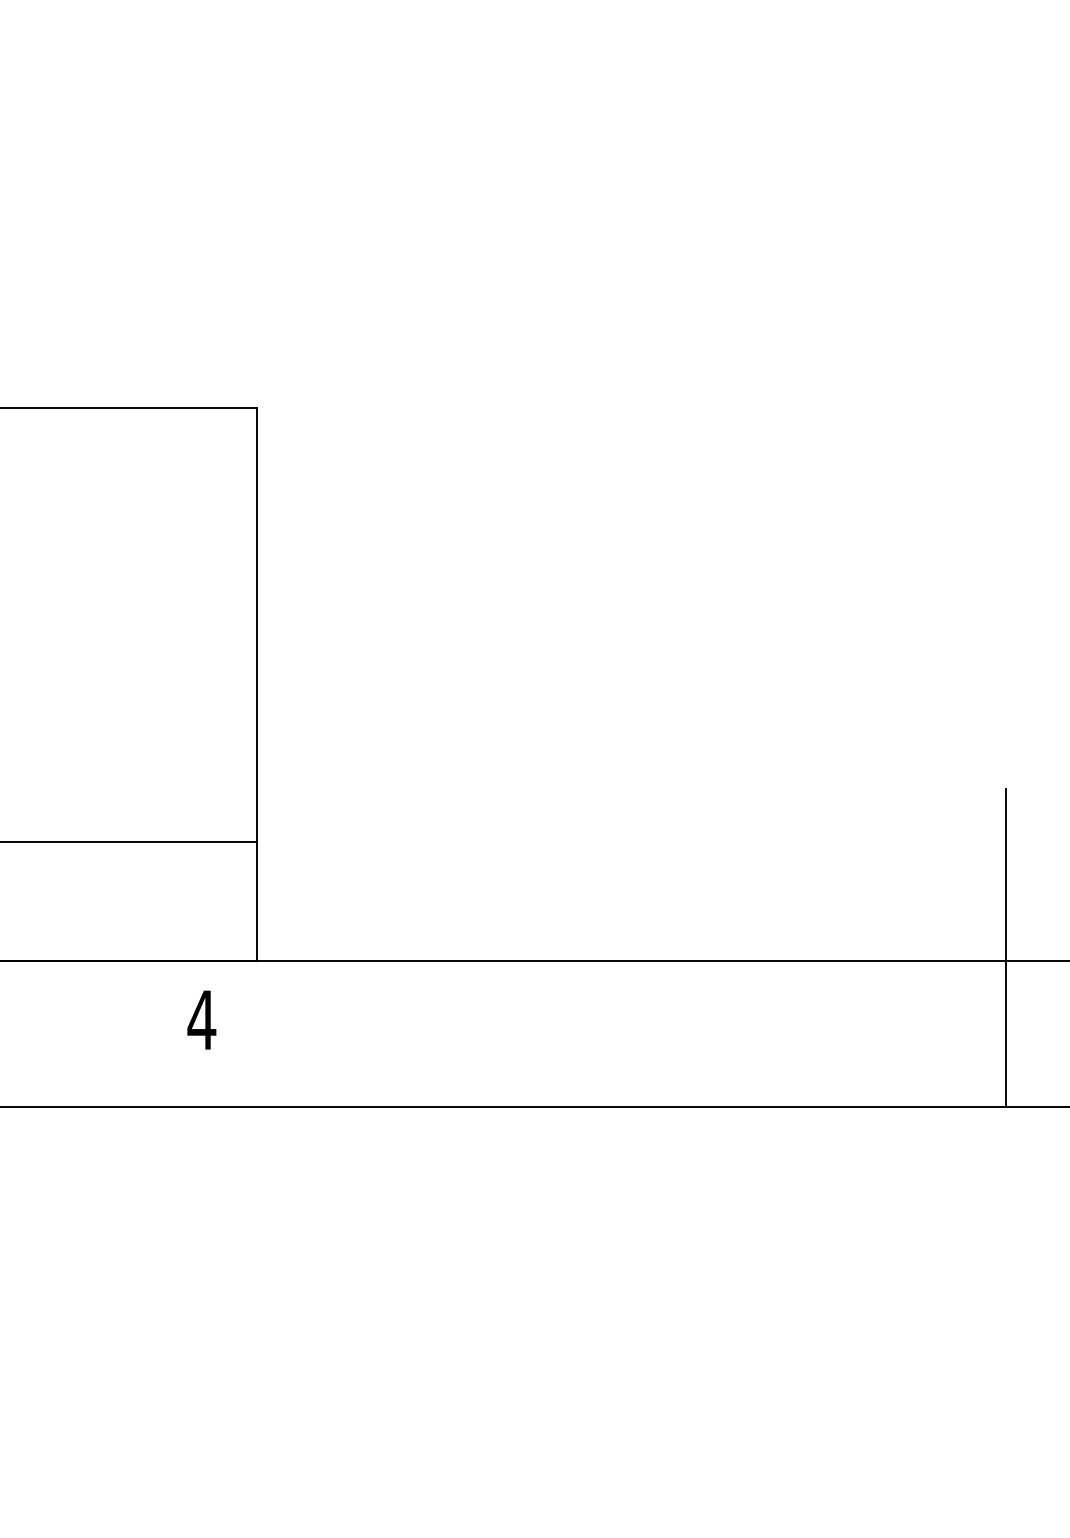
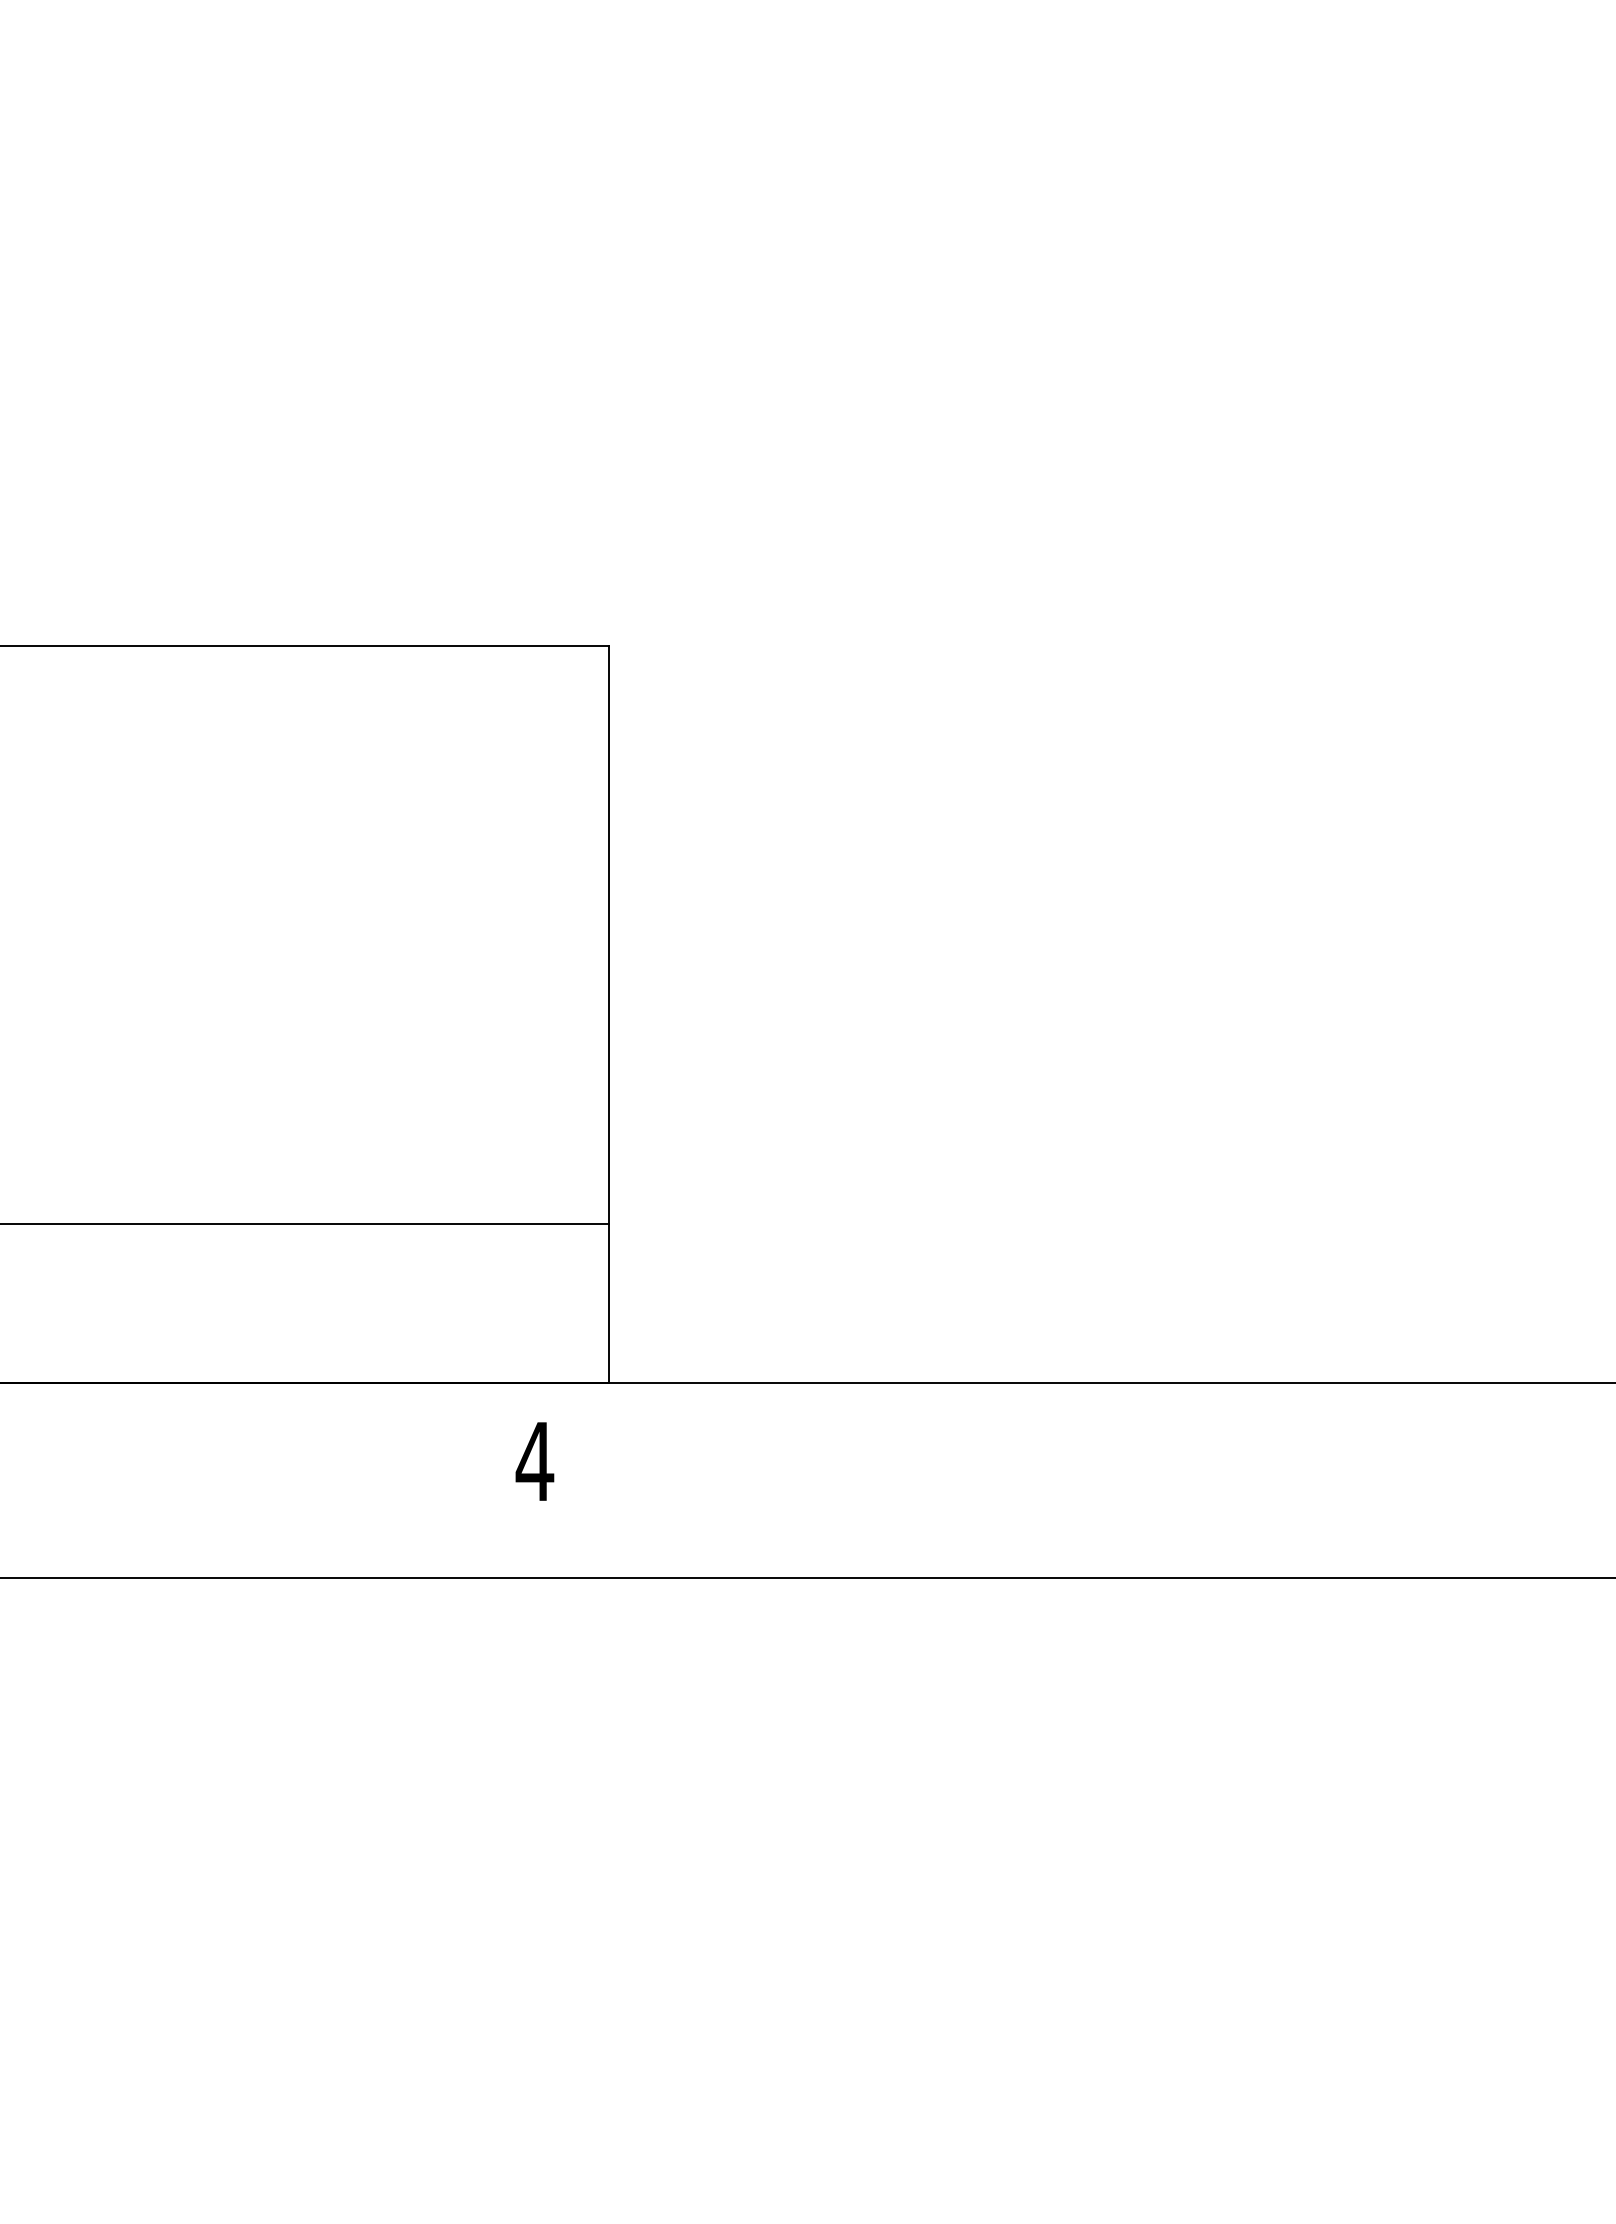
line: (1006, 948) -> (1606, 1365), removed

